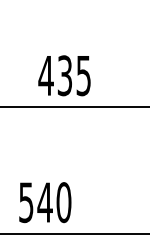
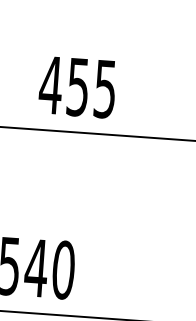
text: (64, 75) -> (77, 86), 435 -> 455

